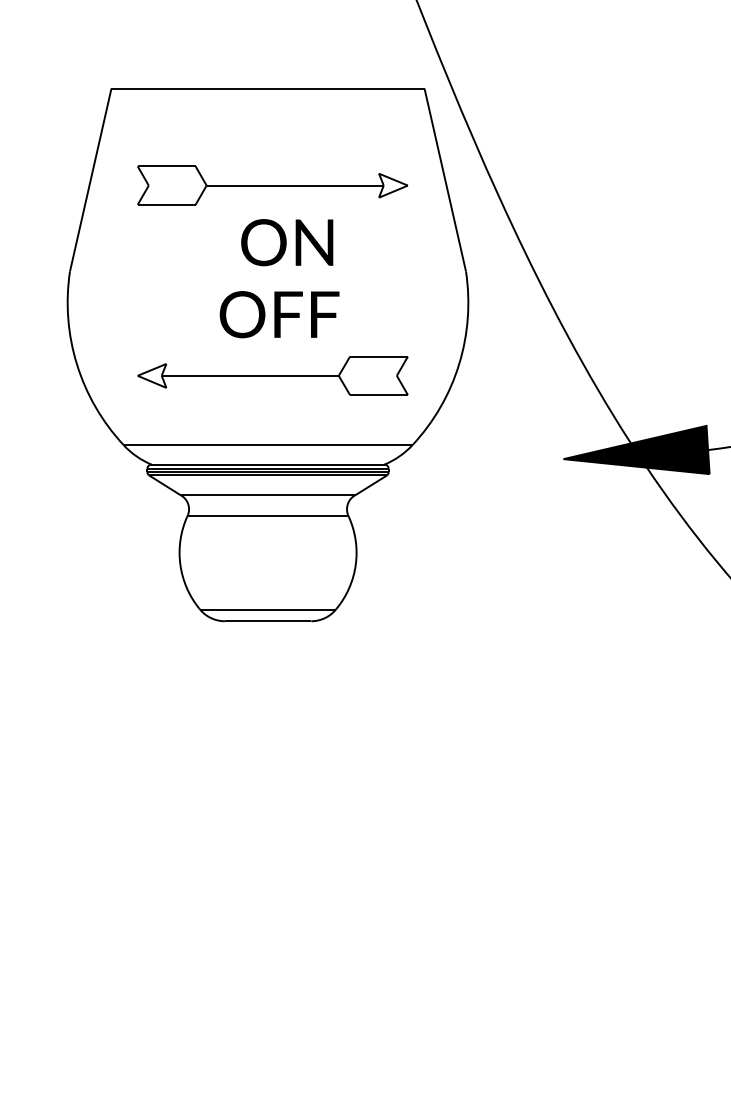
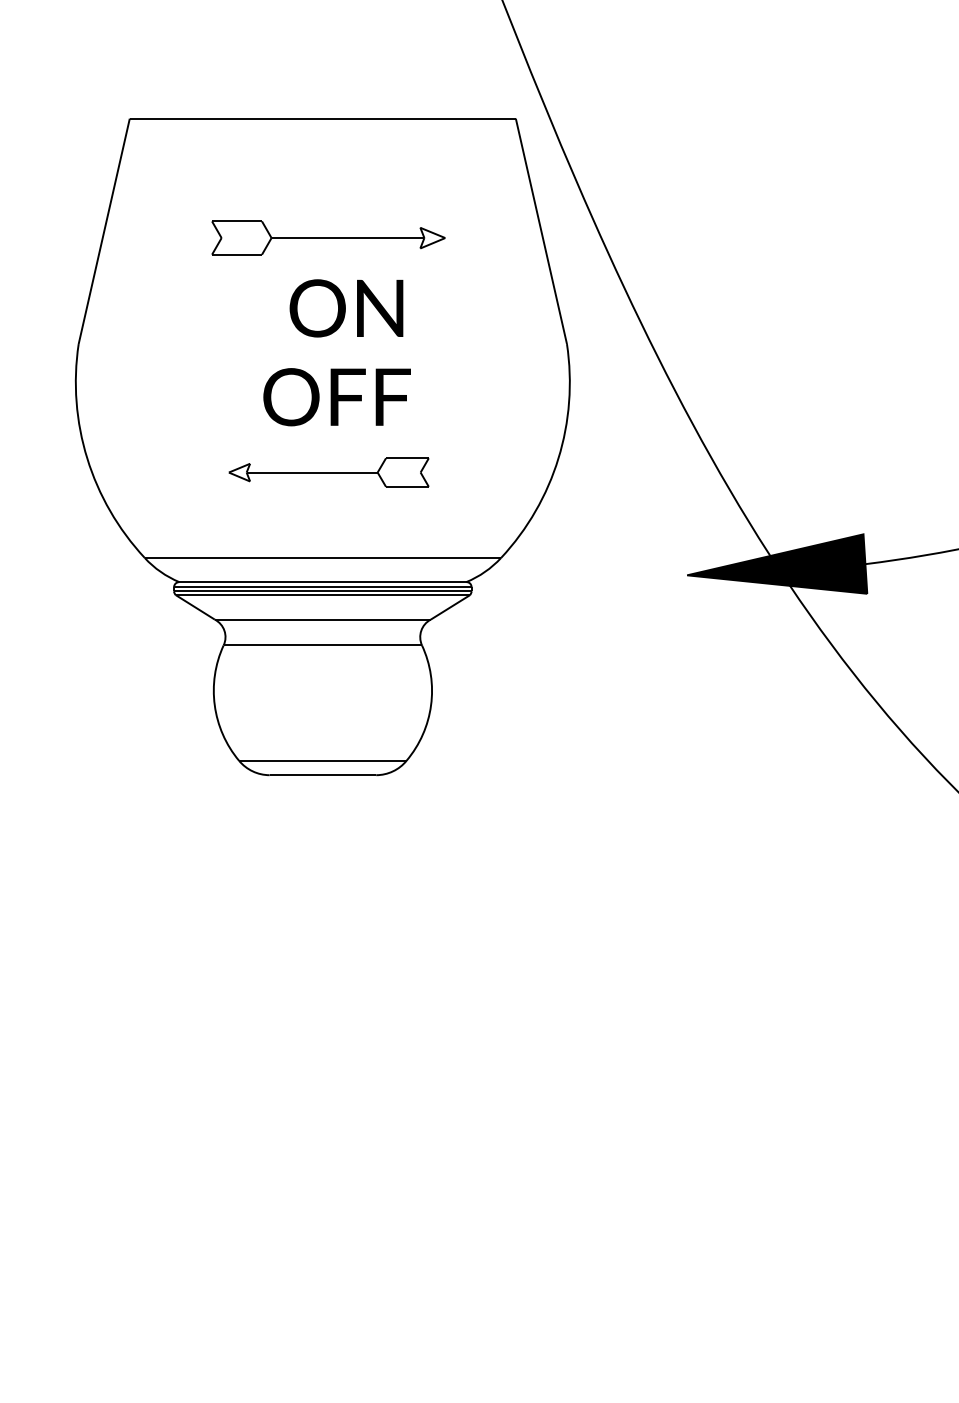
part: (272, 185) -> (328, 237), size x0.7
part: (272, 375) -> (328, 472), size x0.6

